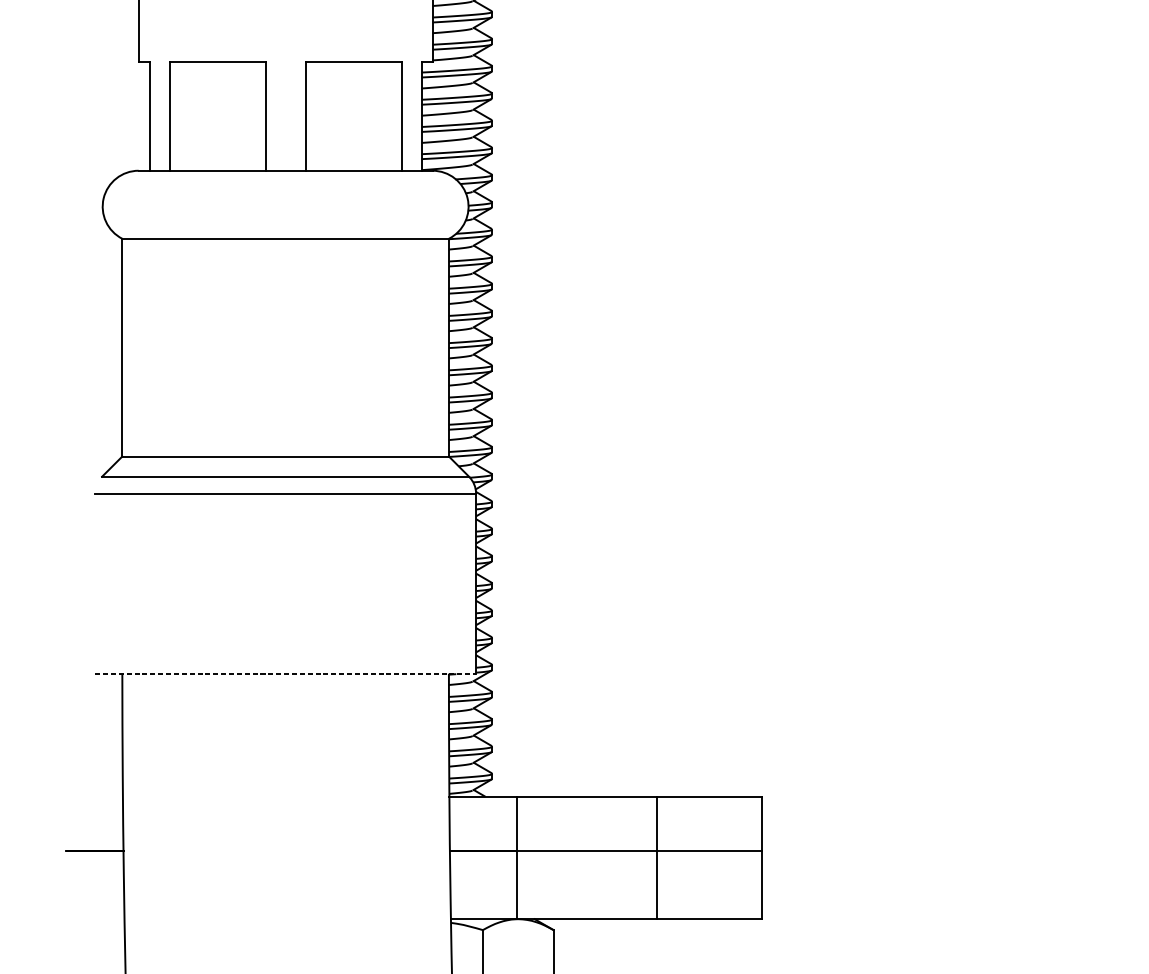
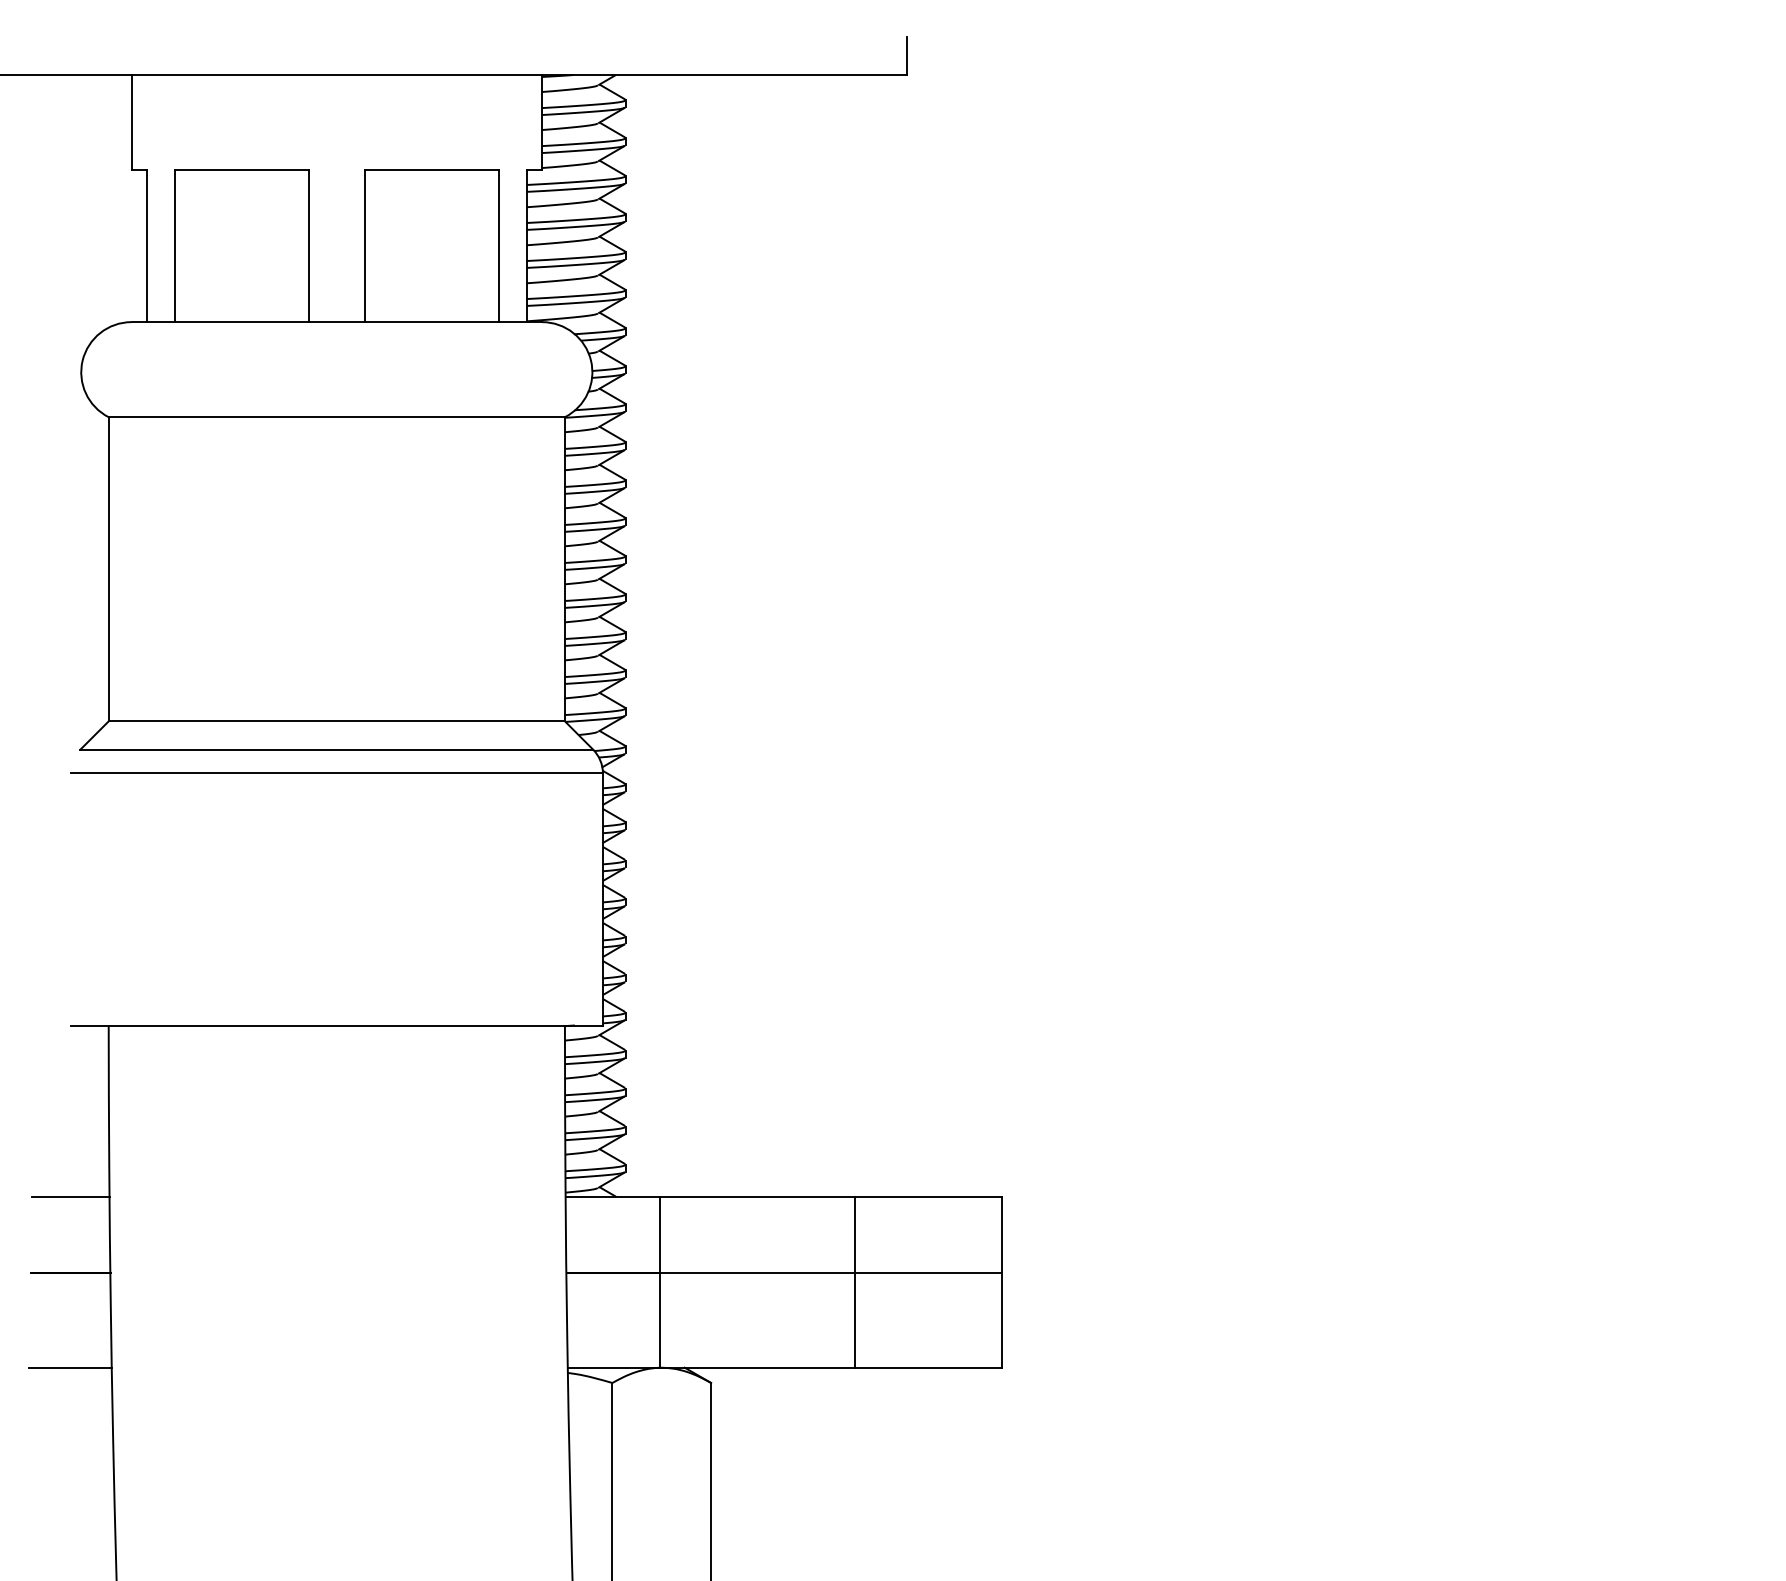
line: (286, 674) -> (337, 1025), dashed -> solid
line: (94, 796) -> (70, 1196), added
line: (94, 919) -> (70, 1367), added

